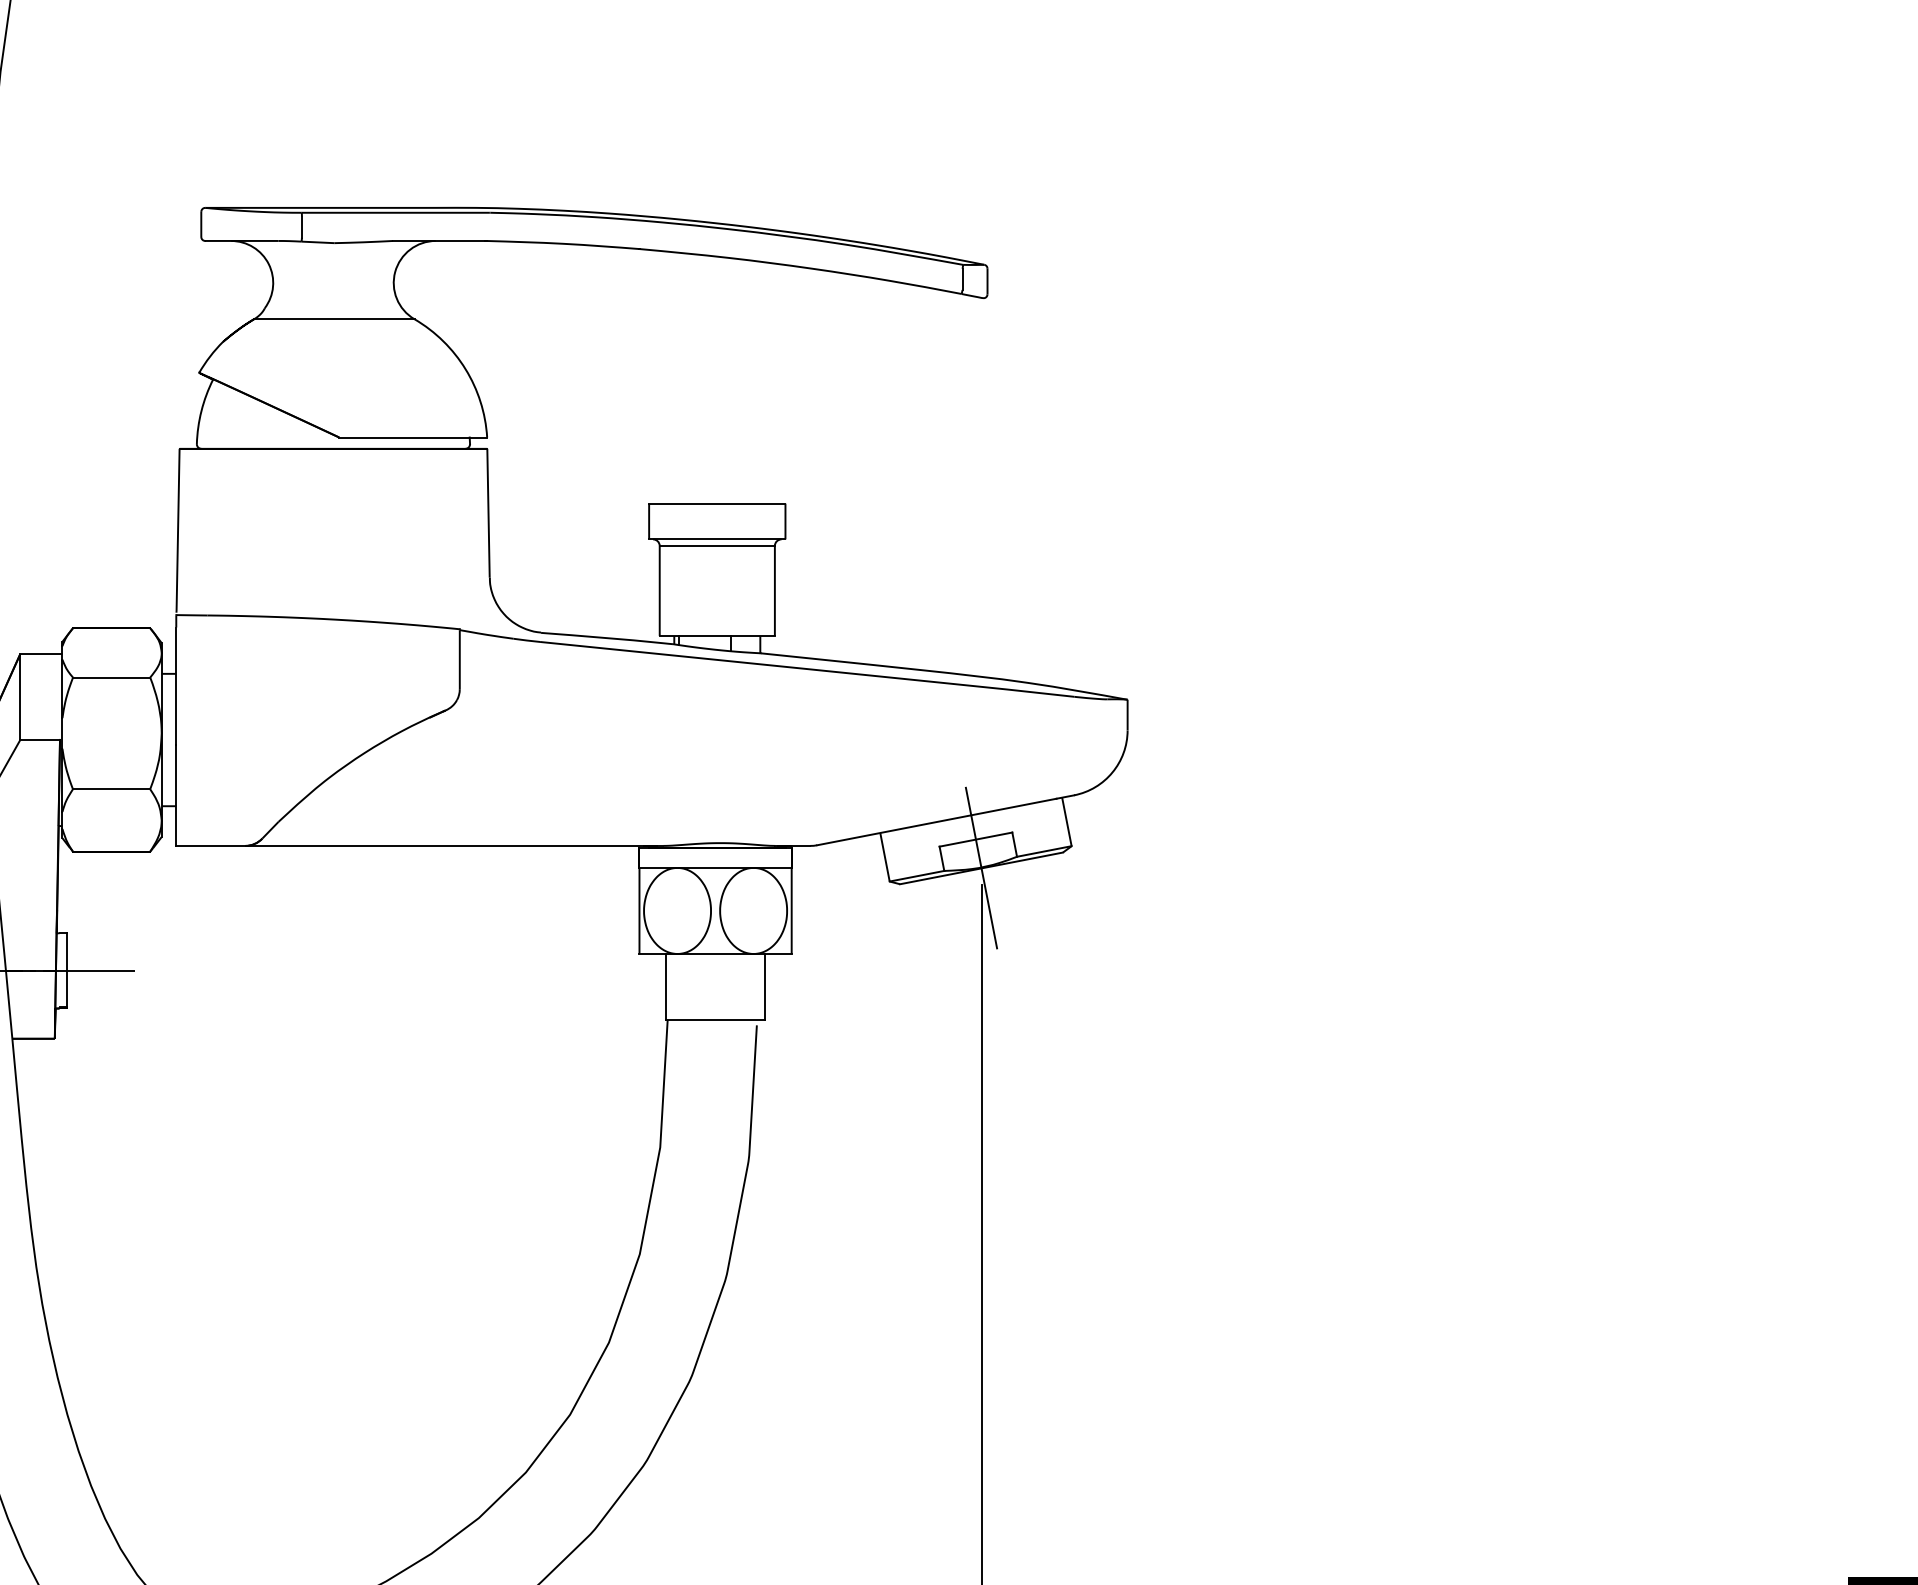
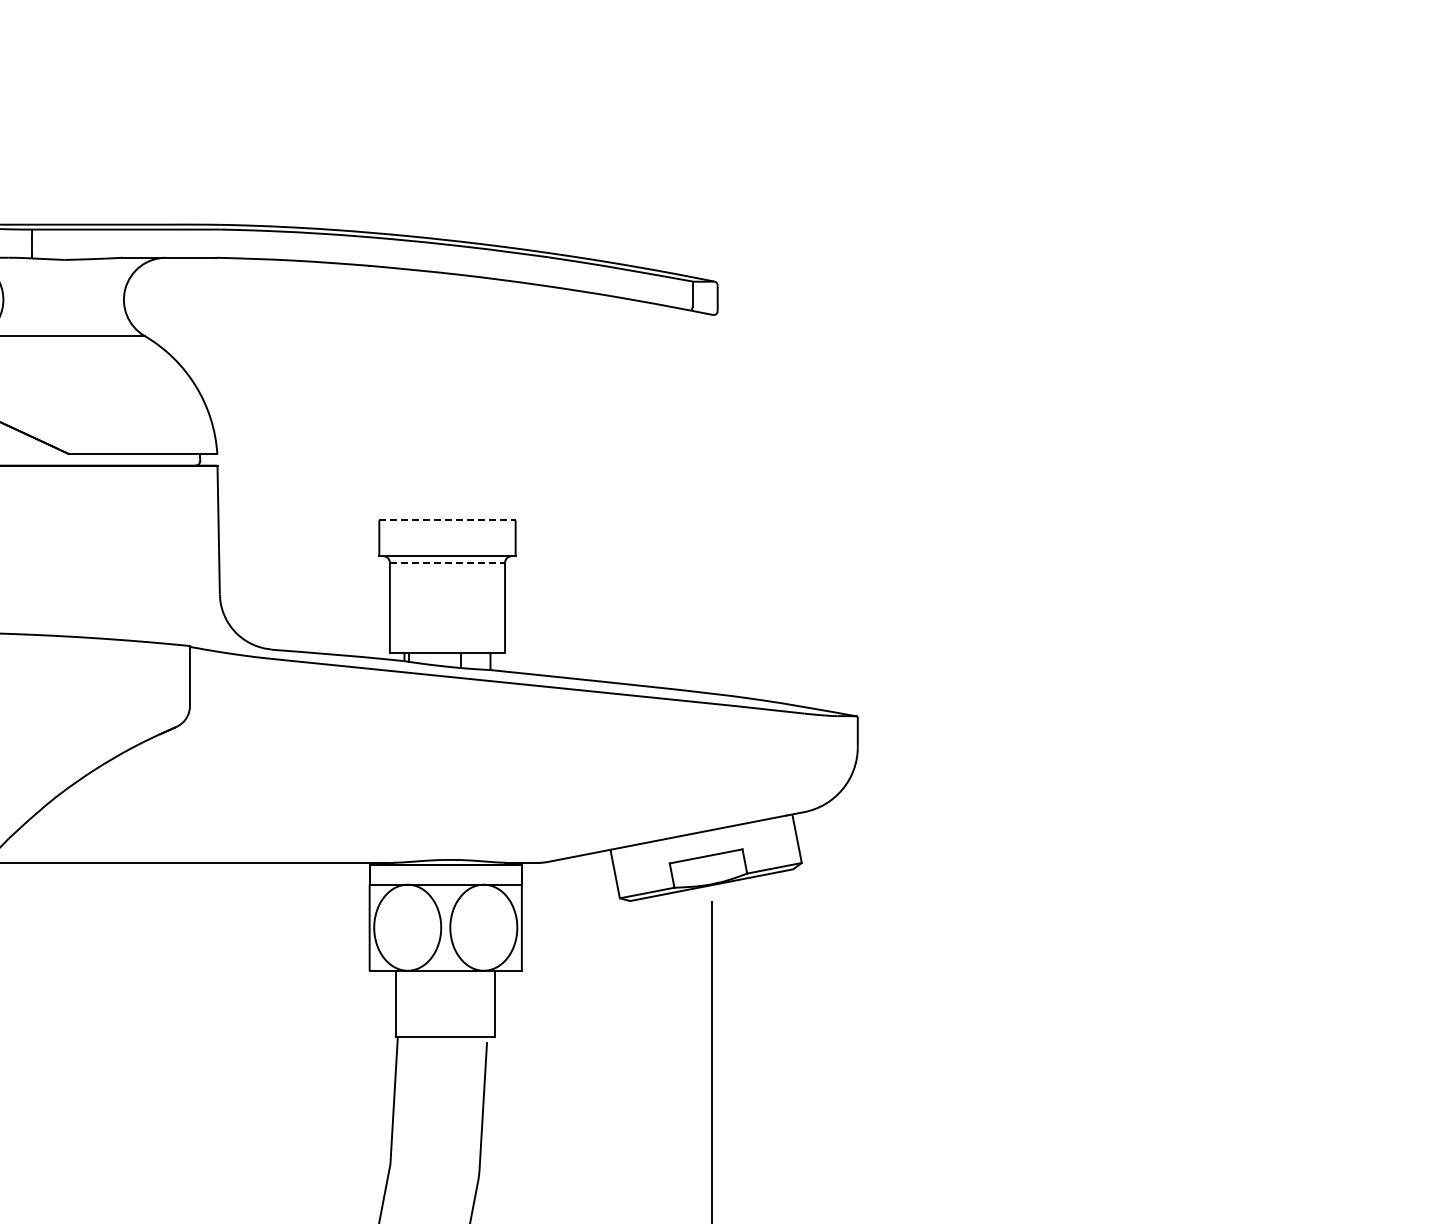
line: (717, 503) -> (447, 520), solid -> dashed
line: (717, 546) -> (447, 563), solid -> dashed
line: (981, 867) -> (711, 884), removed

